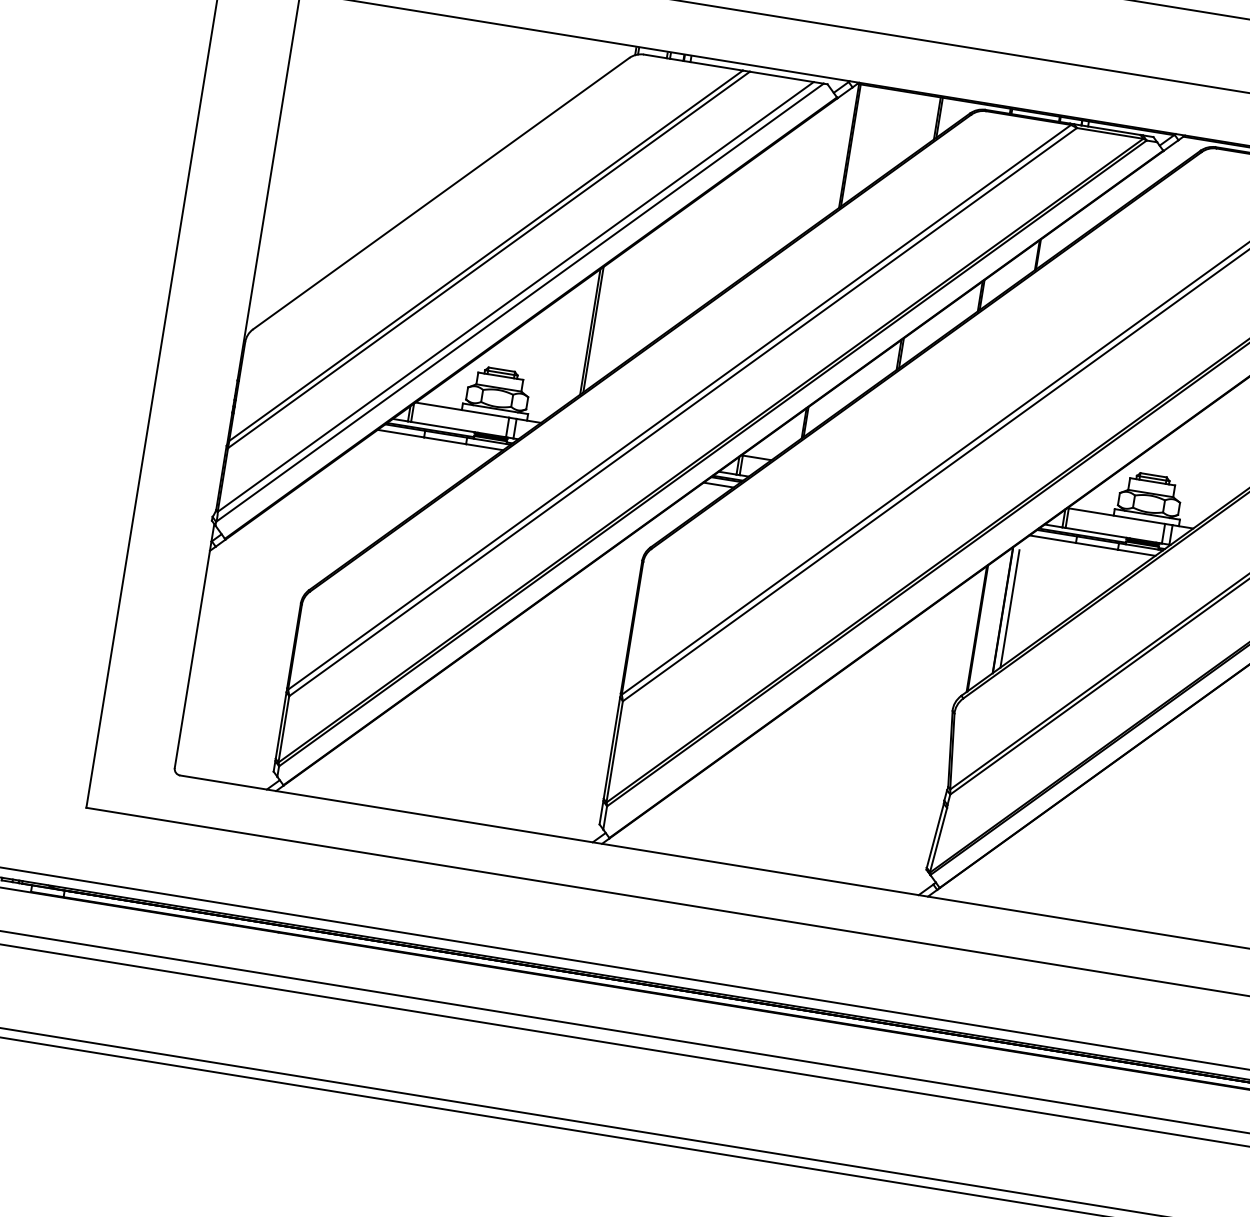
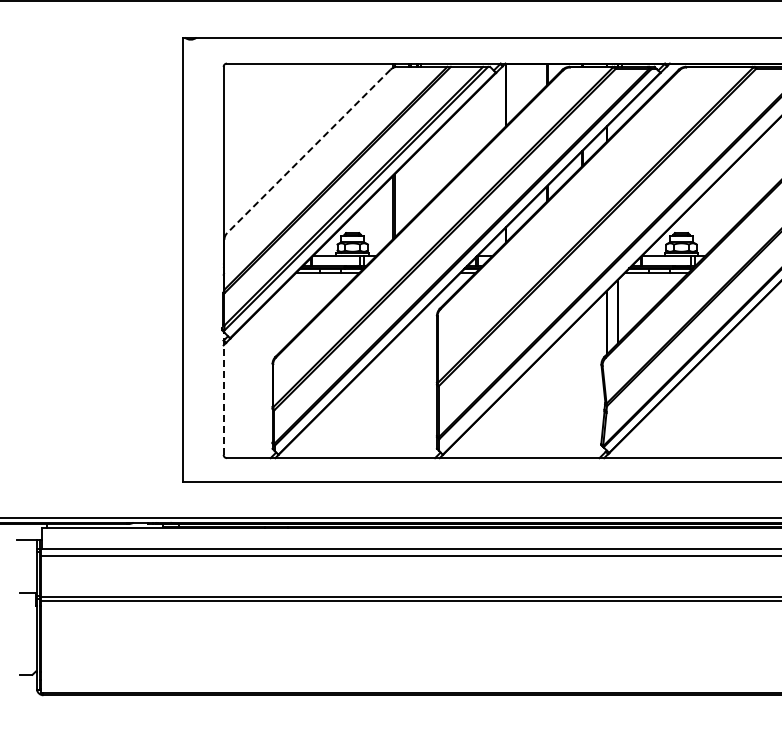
line: (440, 193) -> (308, 151), solid -> dashed
line: (1010, 607) -> (621, 309), removed
line: (194, 646) -> (223, 393), solid -> dashed

